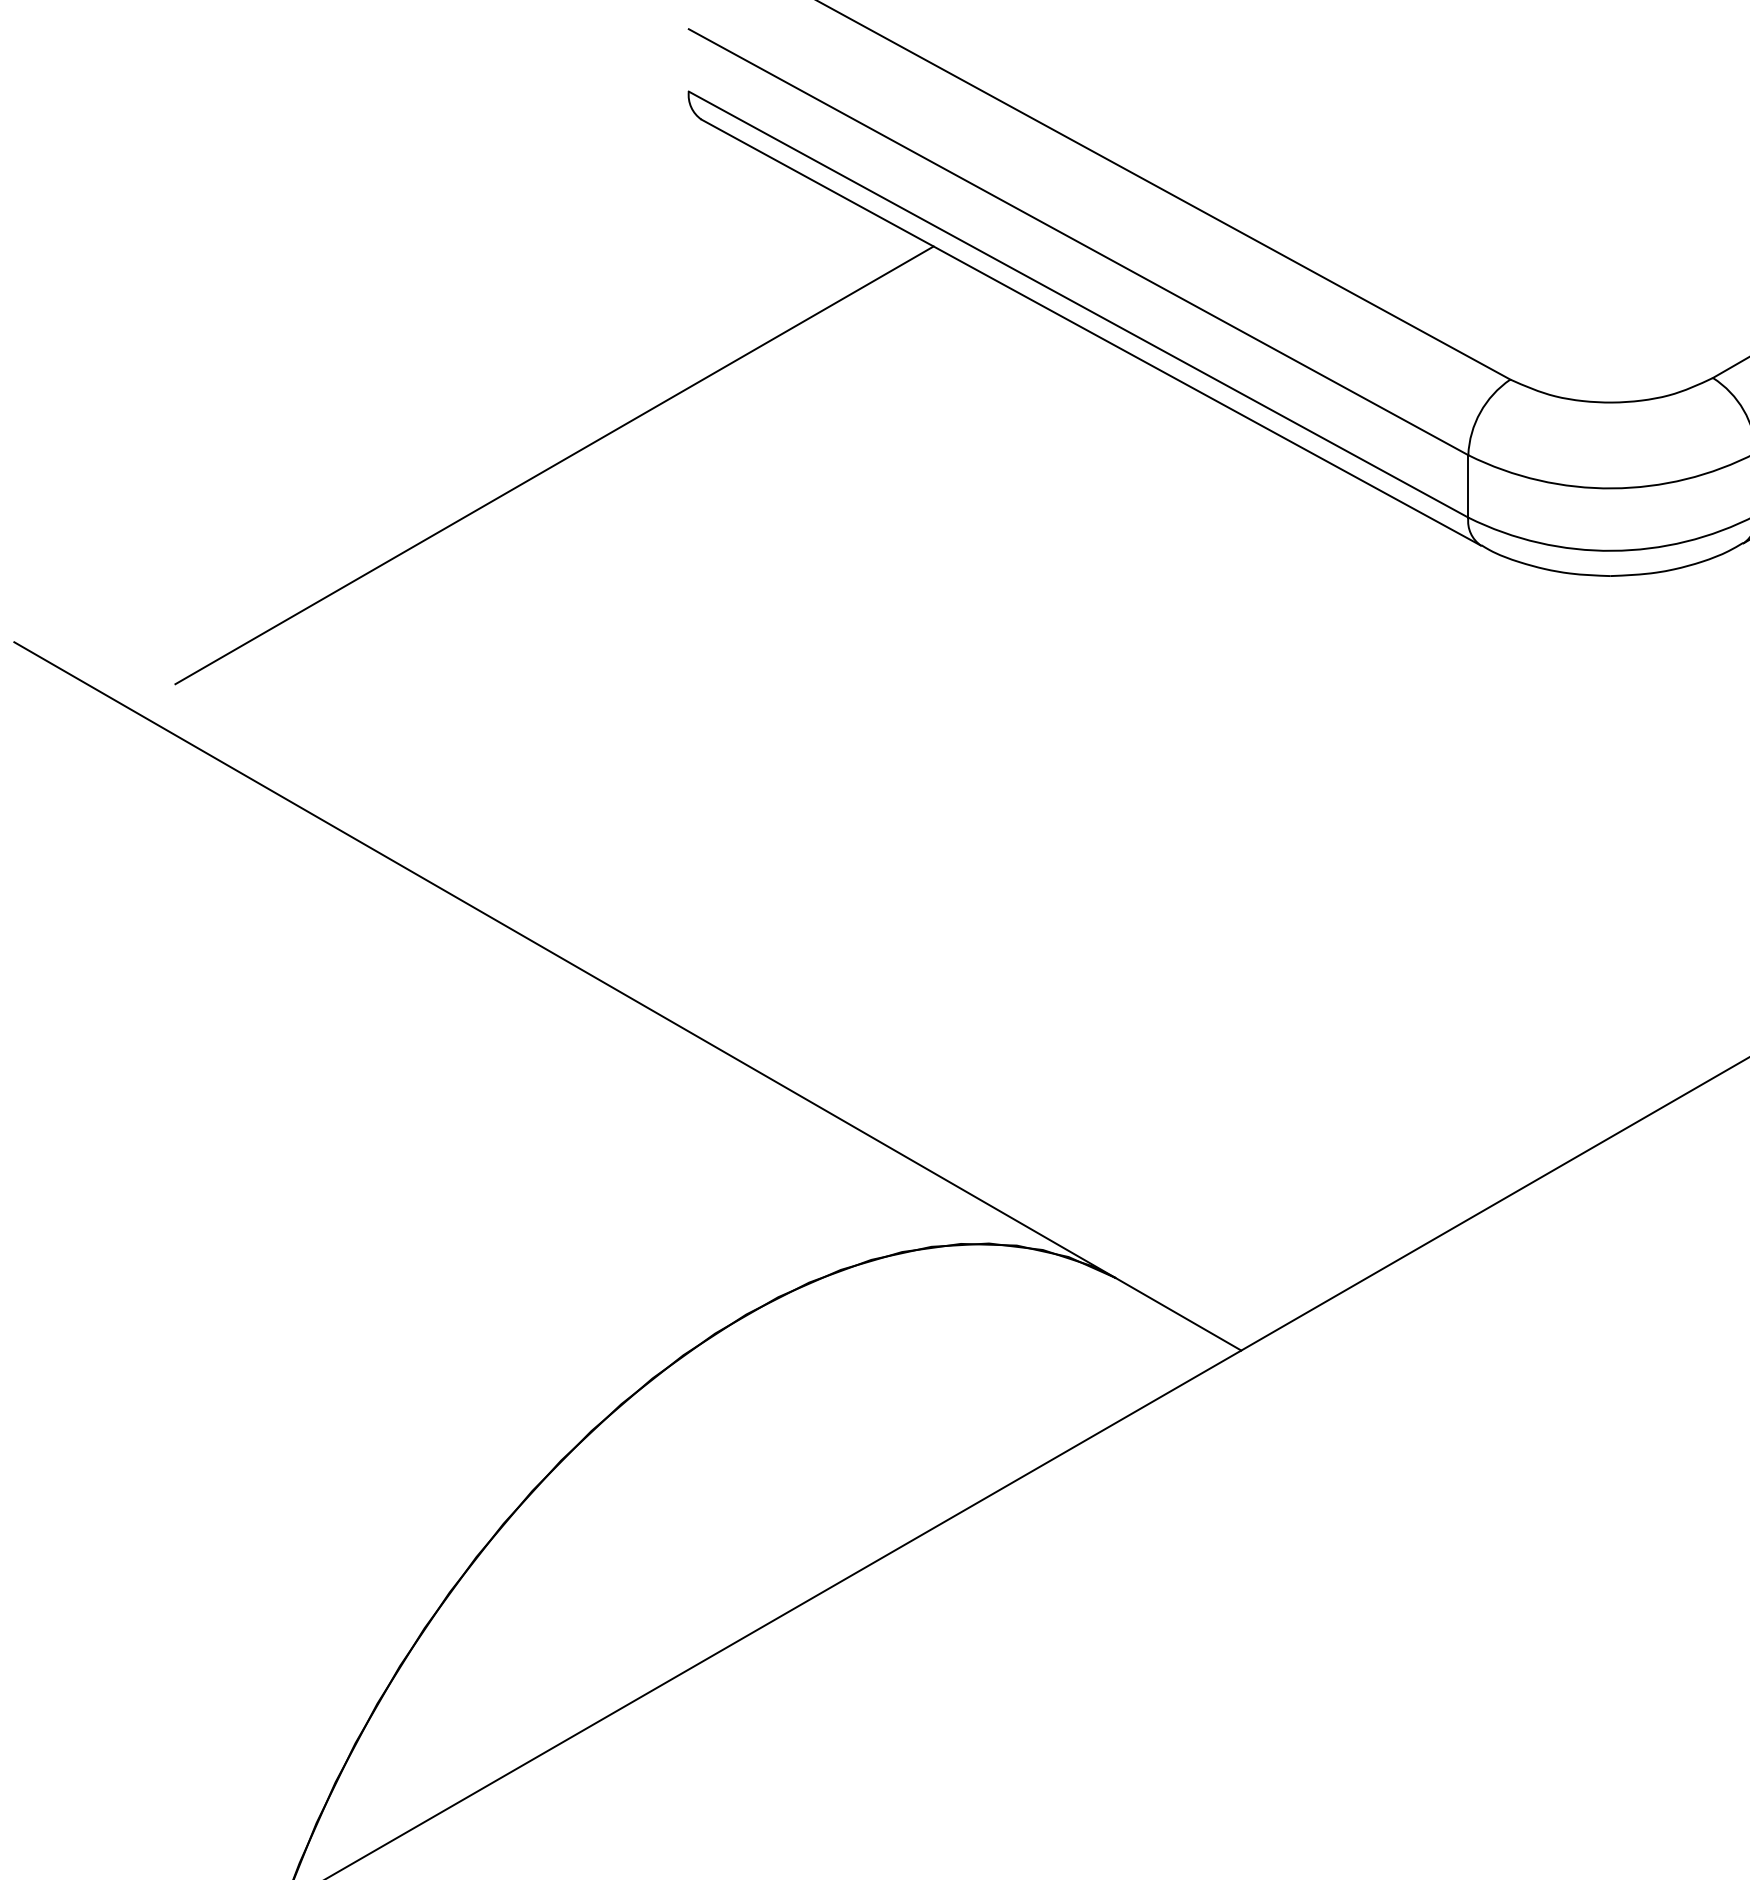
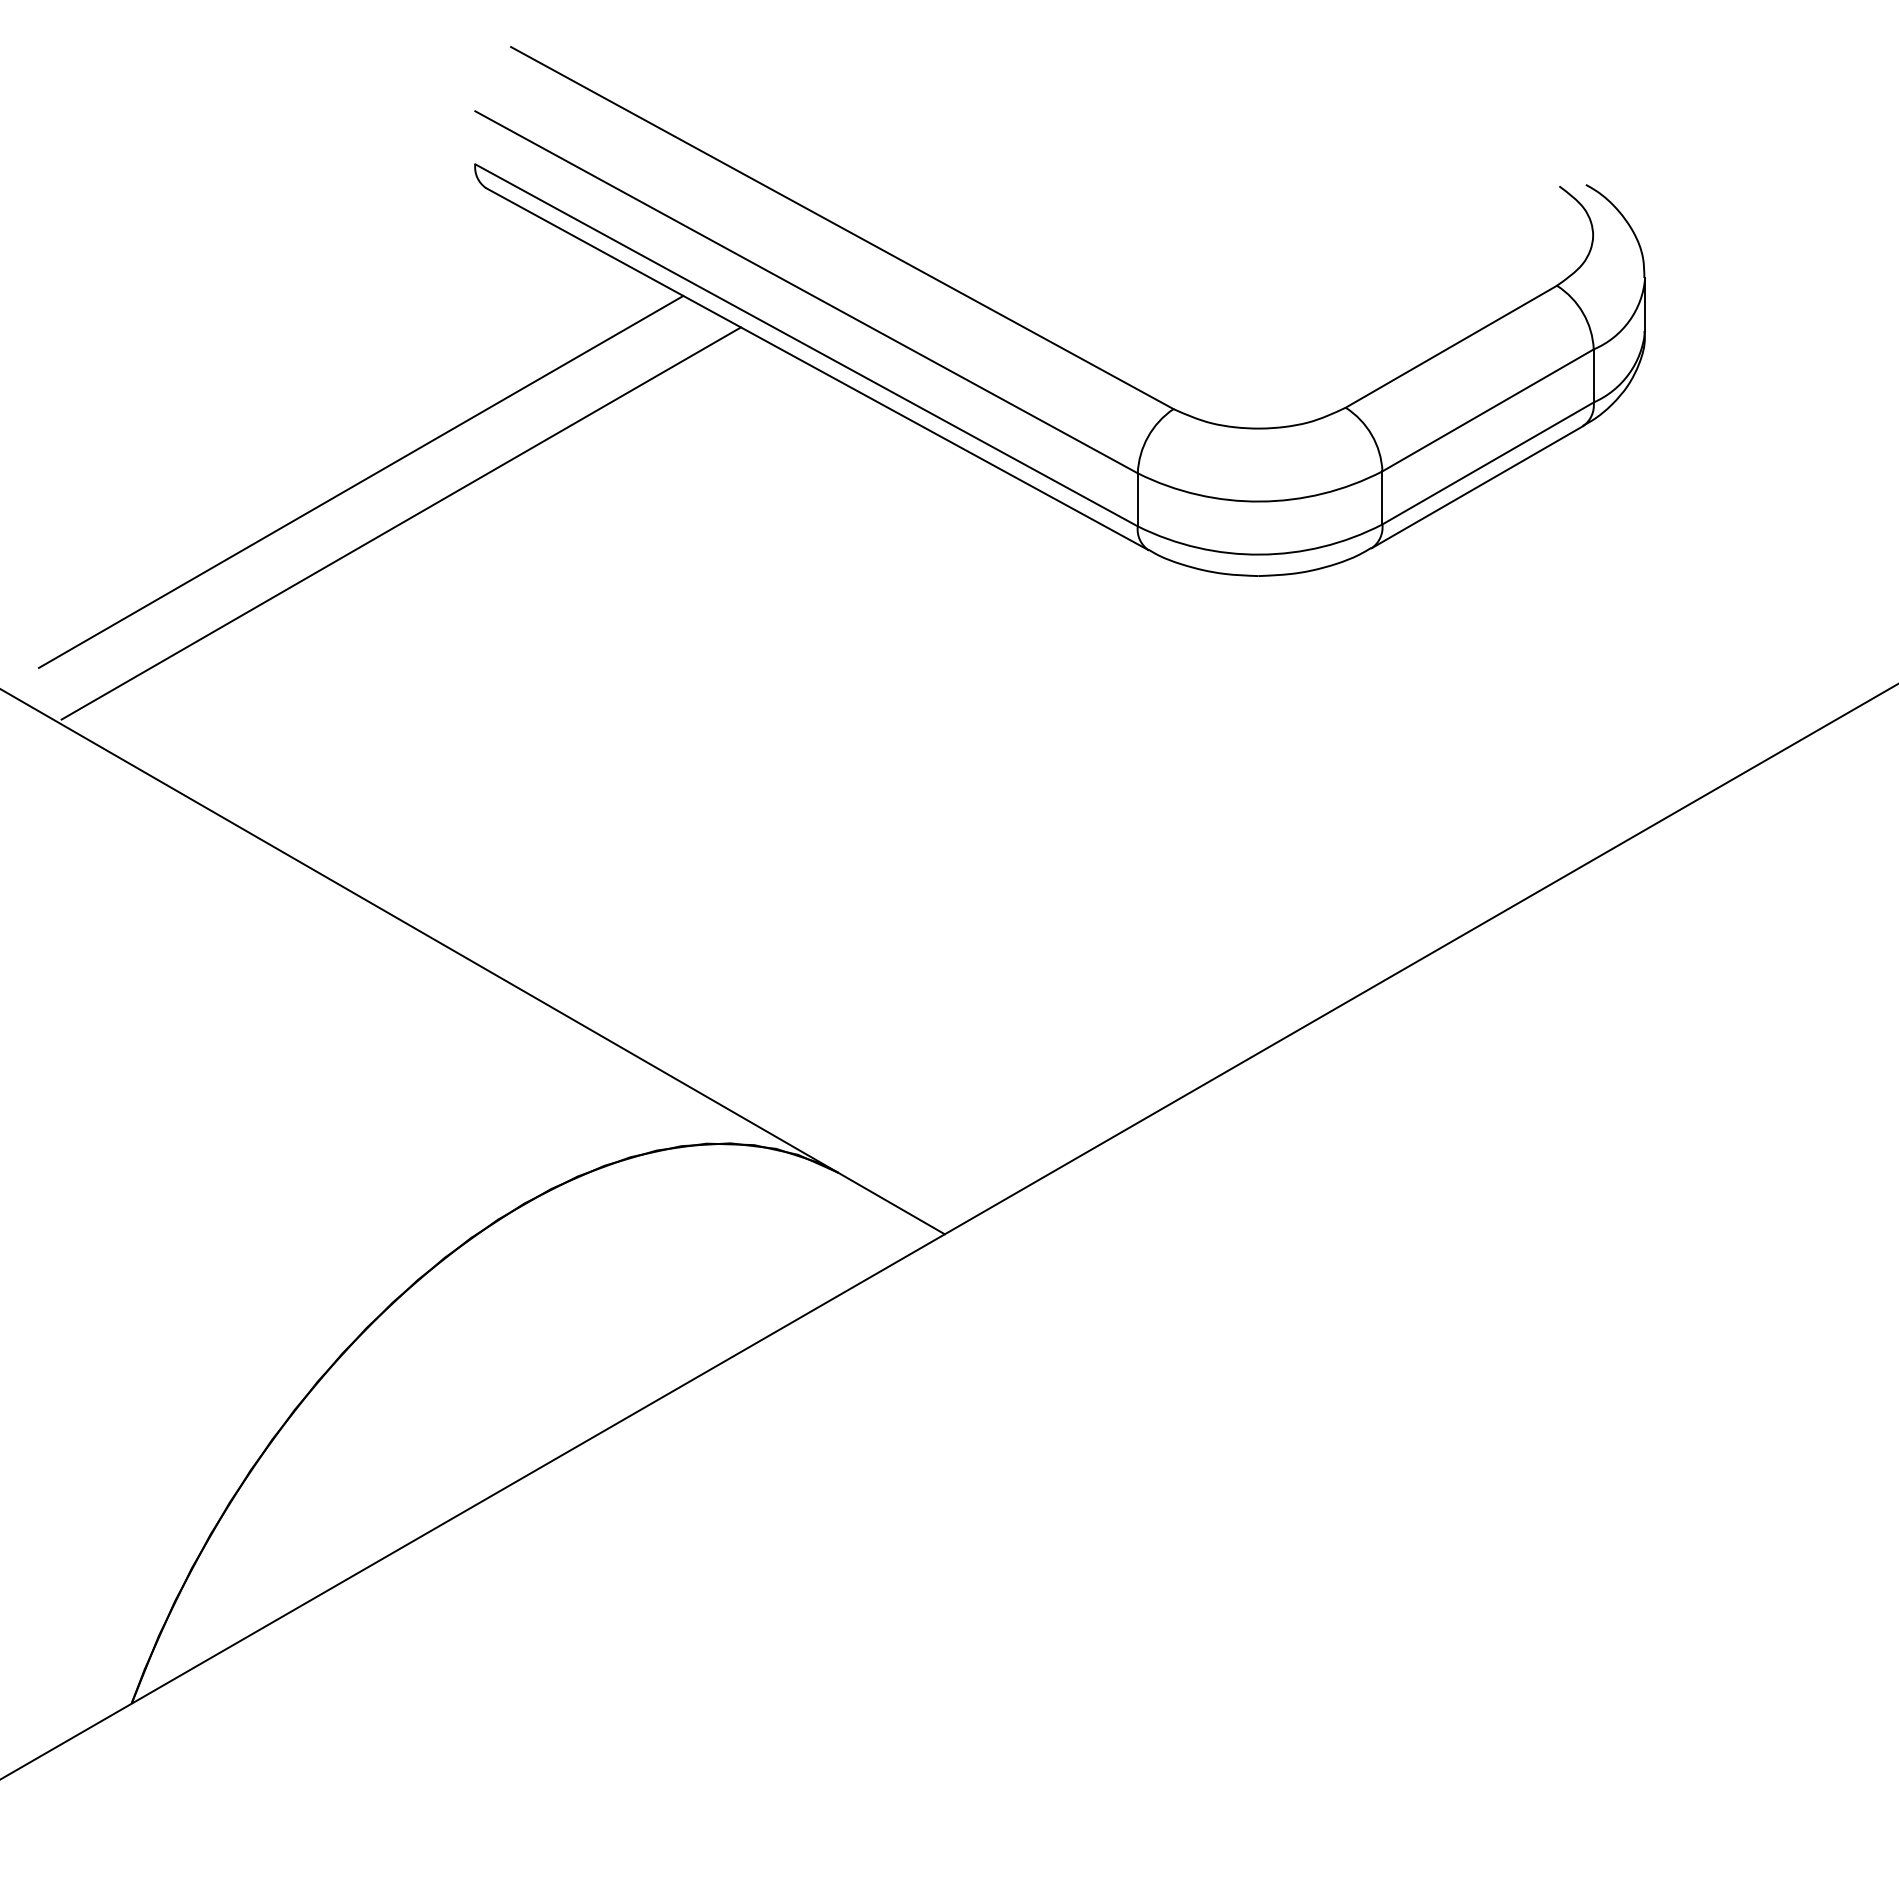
line: (600, 514) -> (400, 523), added

